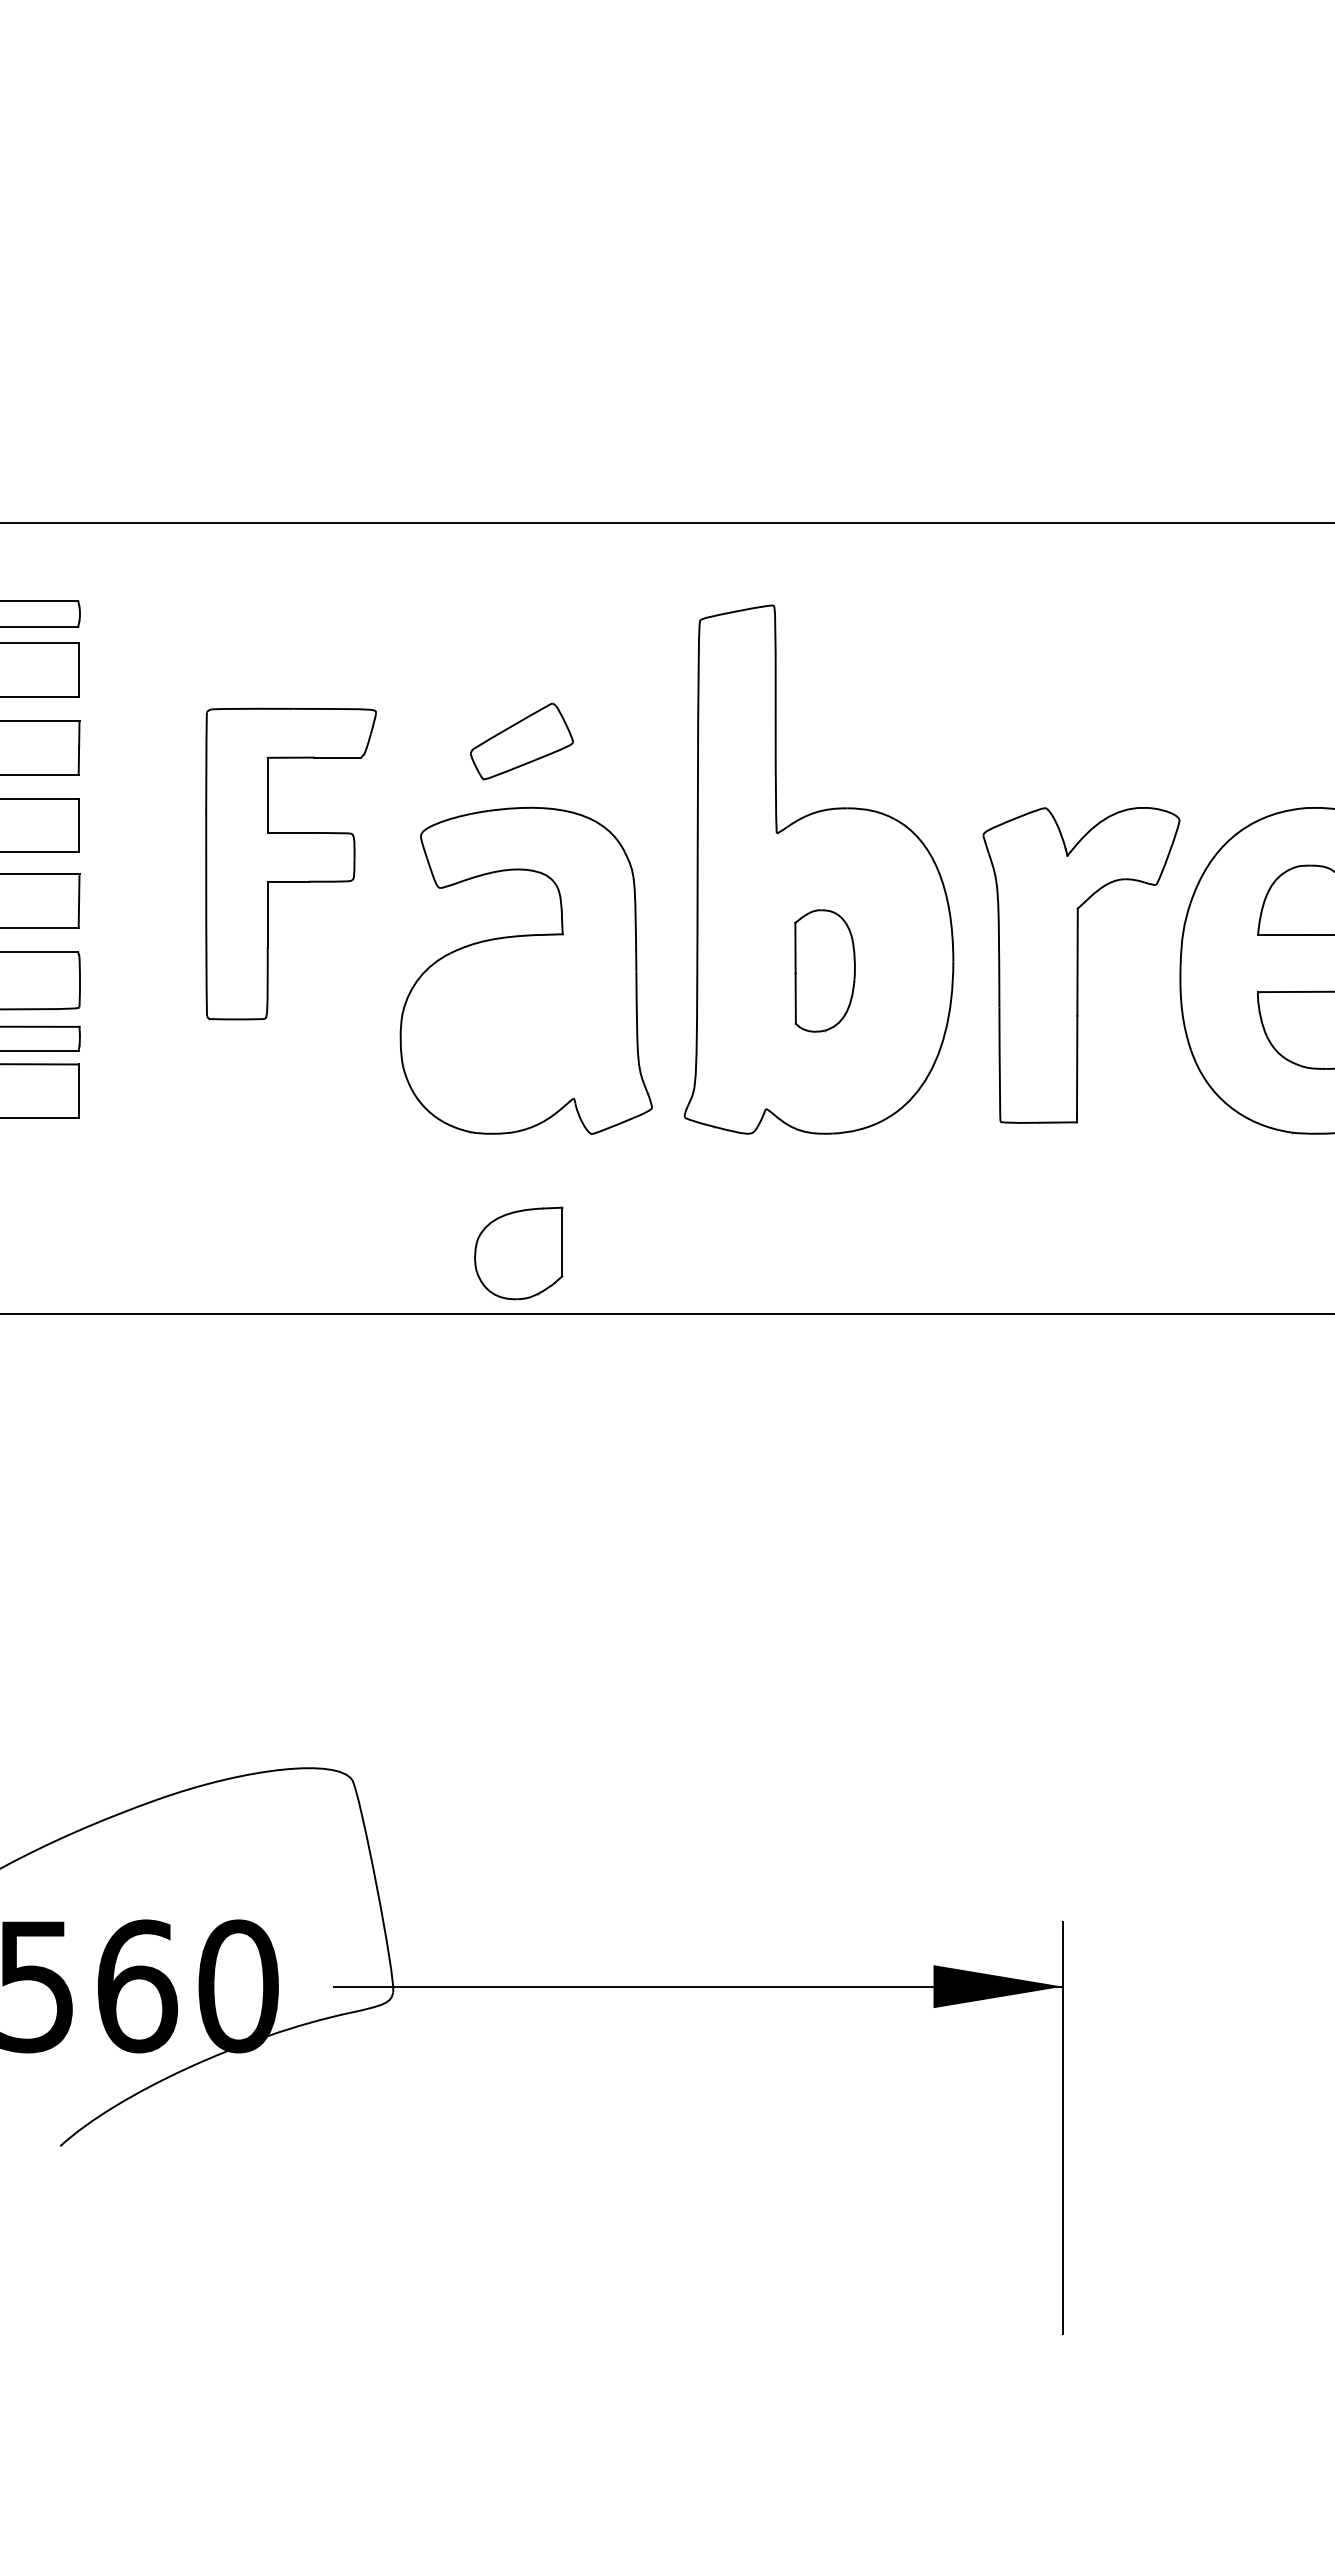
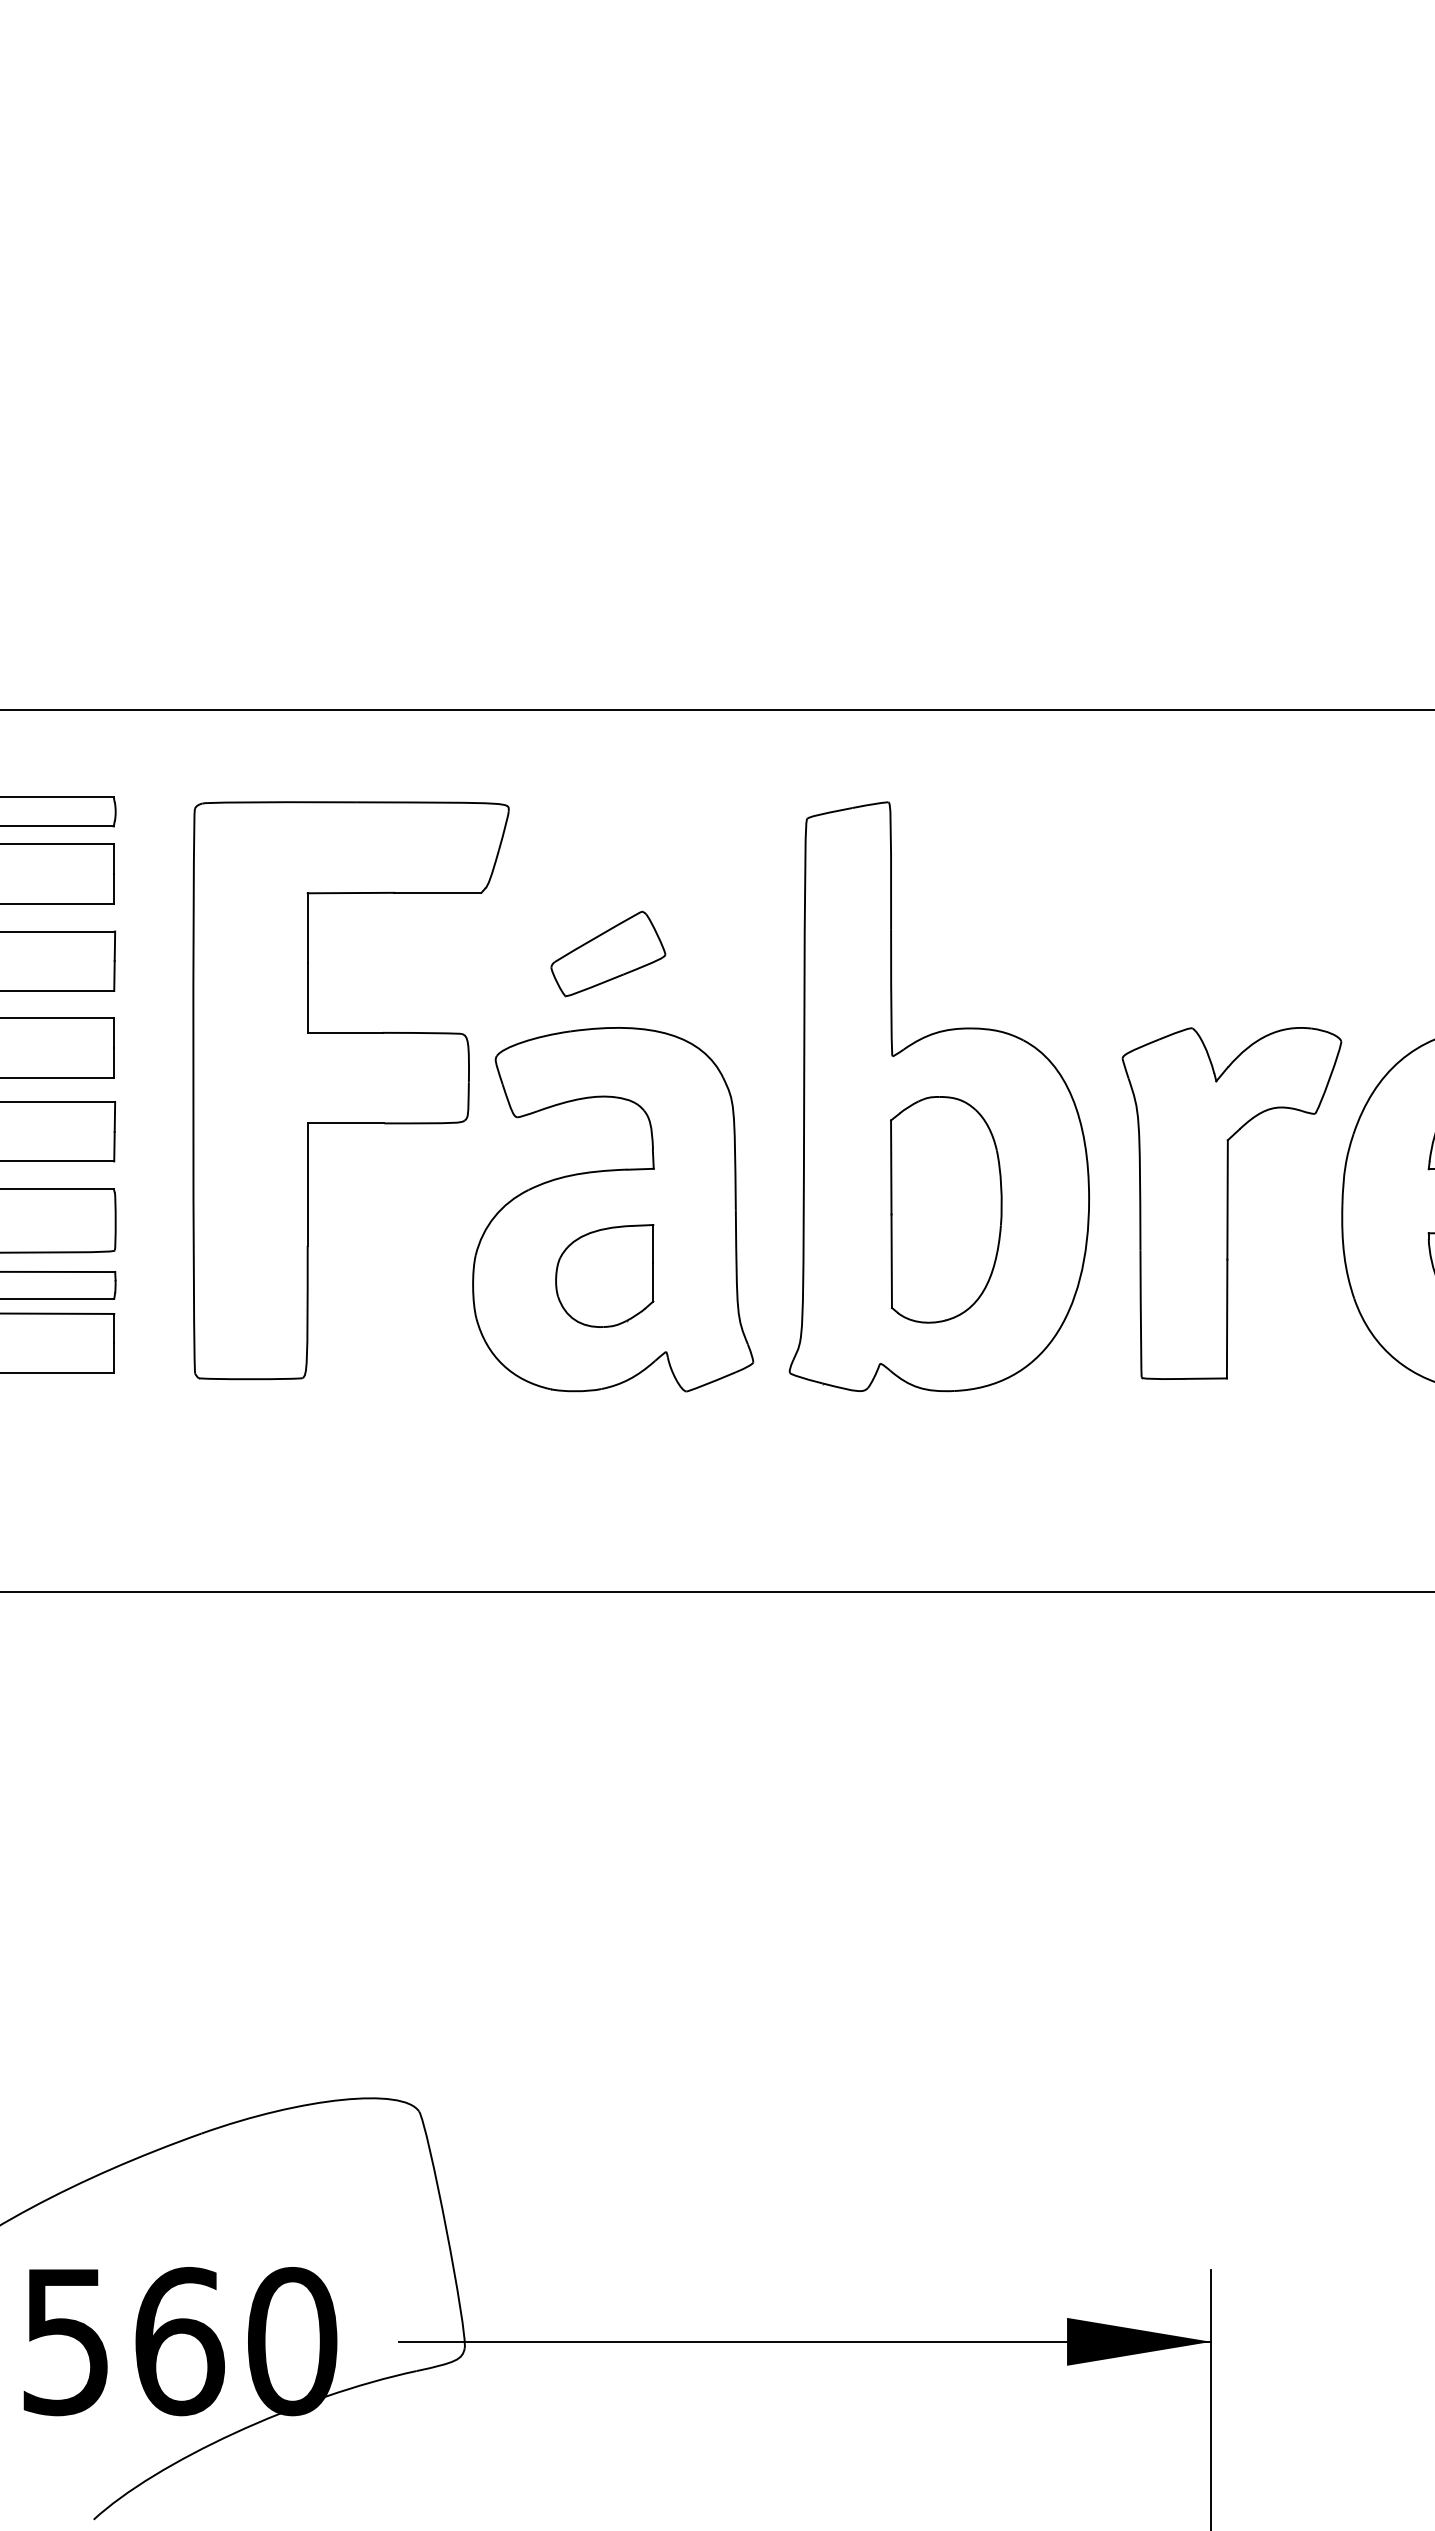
part: (290, 863) -> (350, 1089), size x1.67
part: (824, 970) -> (945, 1209), size x1.67
part: (518, 1253) -> (604, 1276), moved

